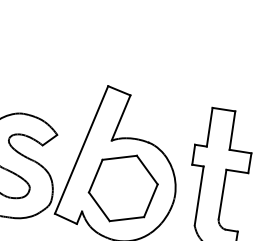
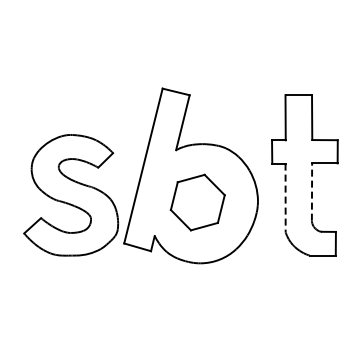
part: (123, 188) -> (197, 202), size x0.7
line: (222, 194) -> (312, 192), solid -> dashed
line: (199, 196) -> (285, 198), solid -> dashed

